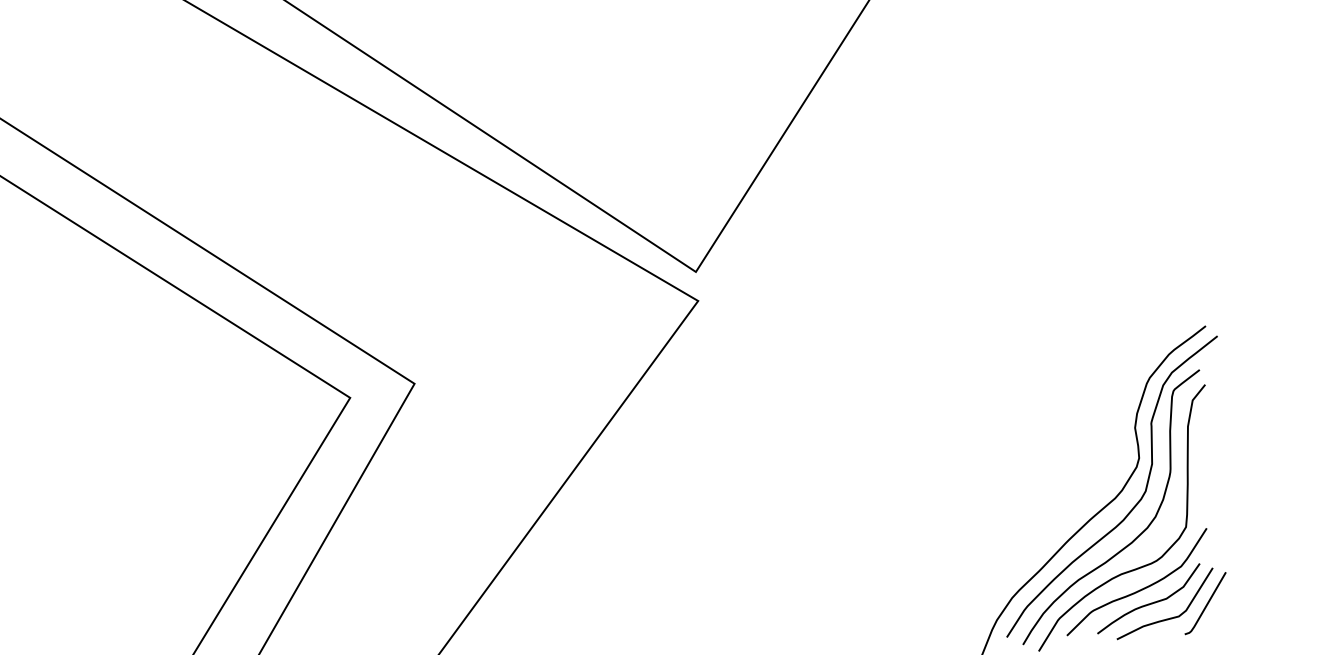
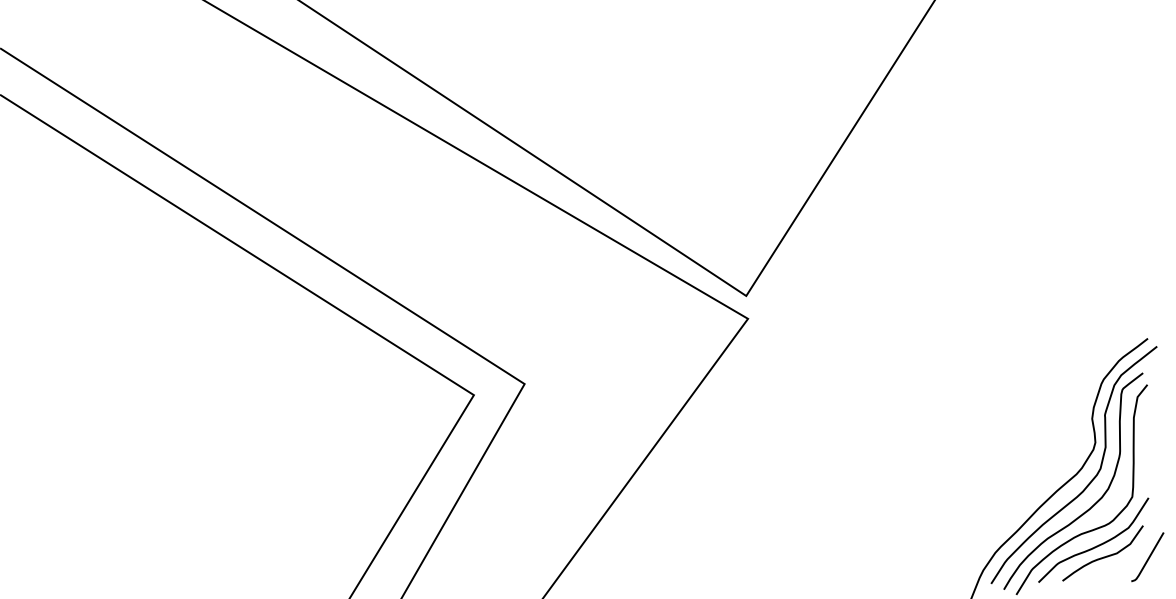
curve: (1167, 617) -> (1117, 568), removed

